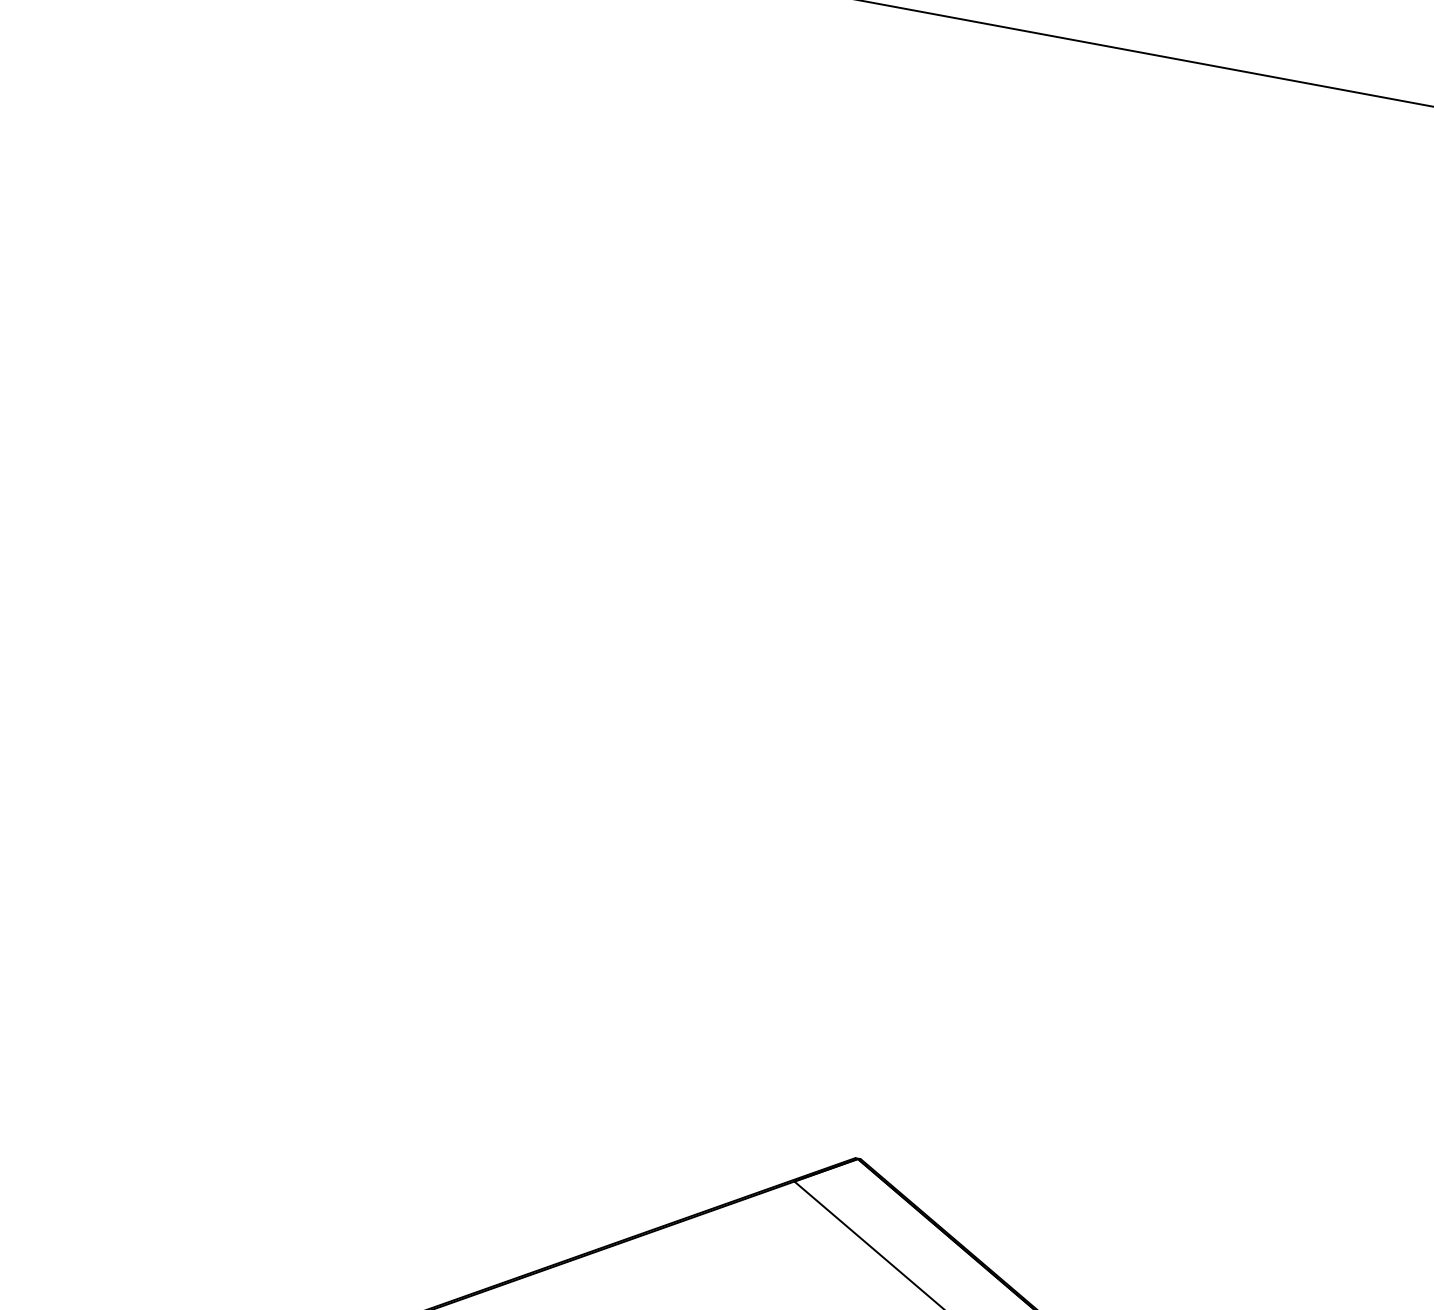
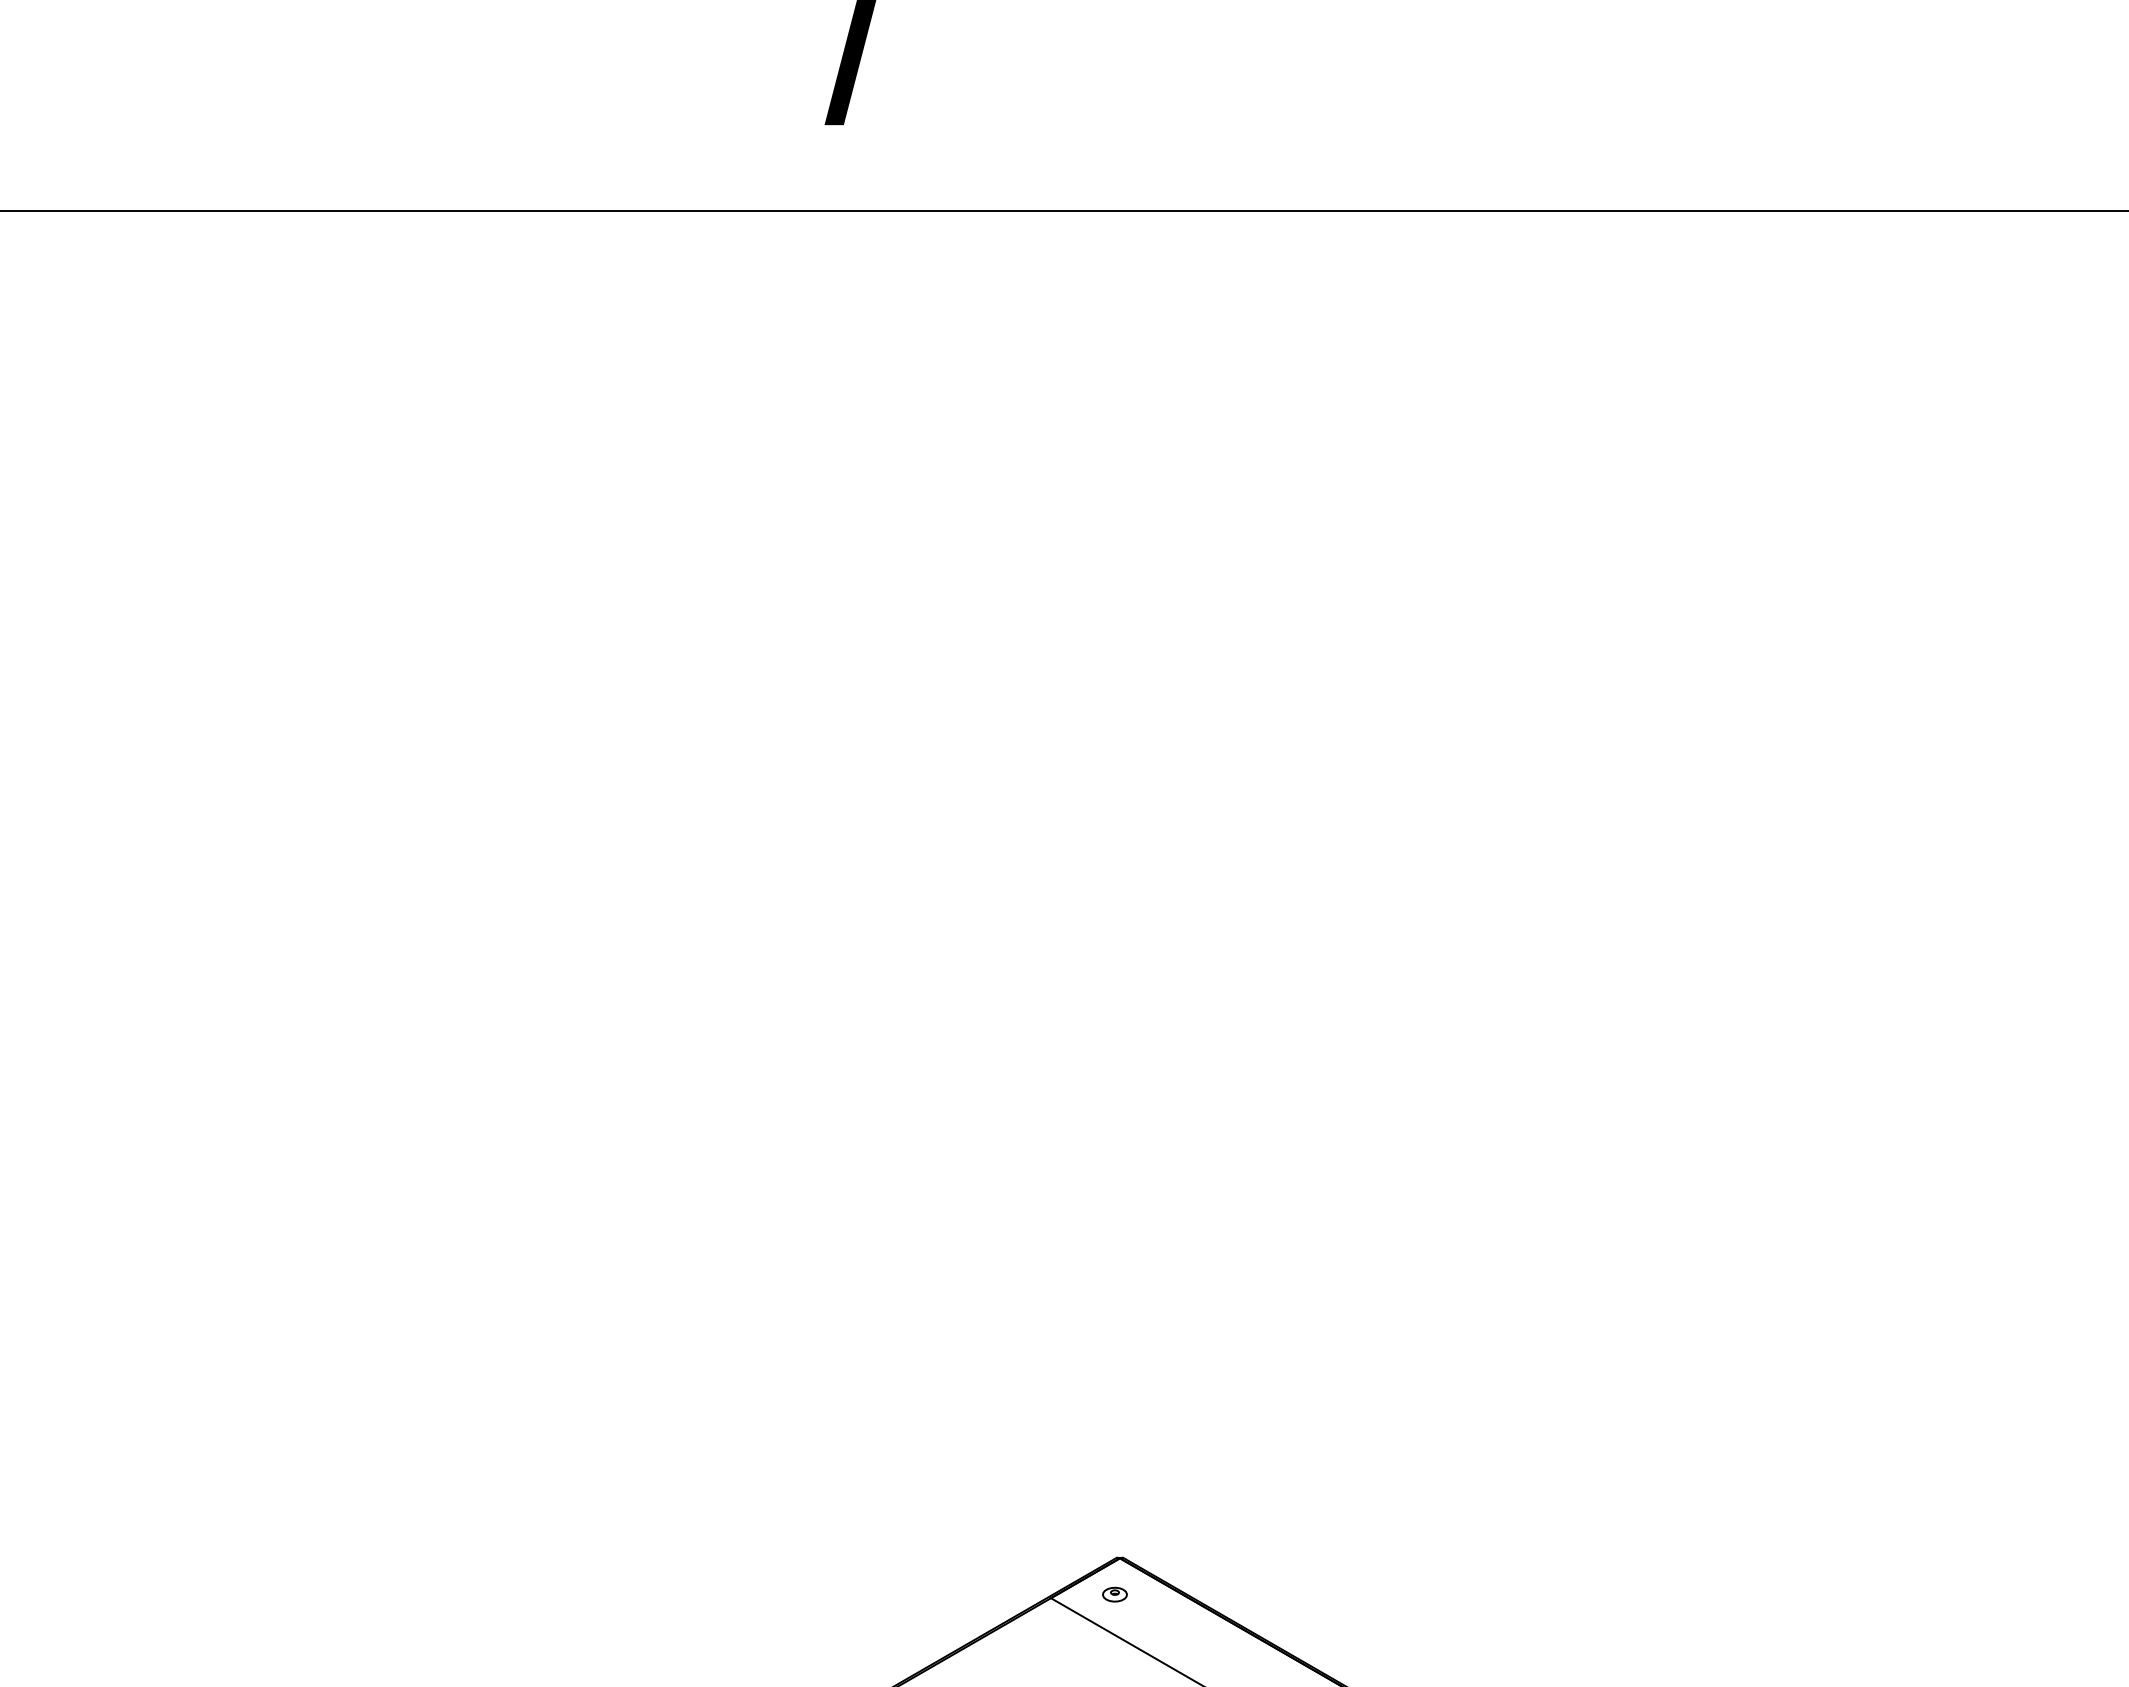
part: (847, 1188) -> (1114, 1594), added

